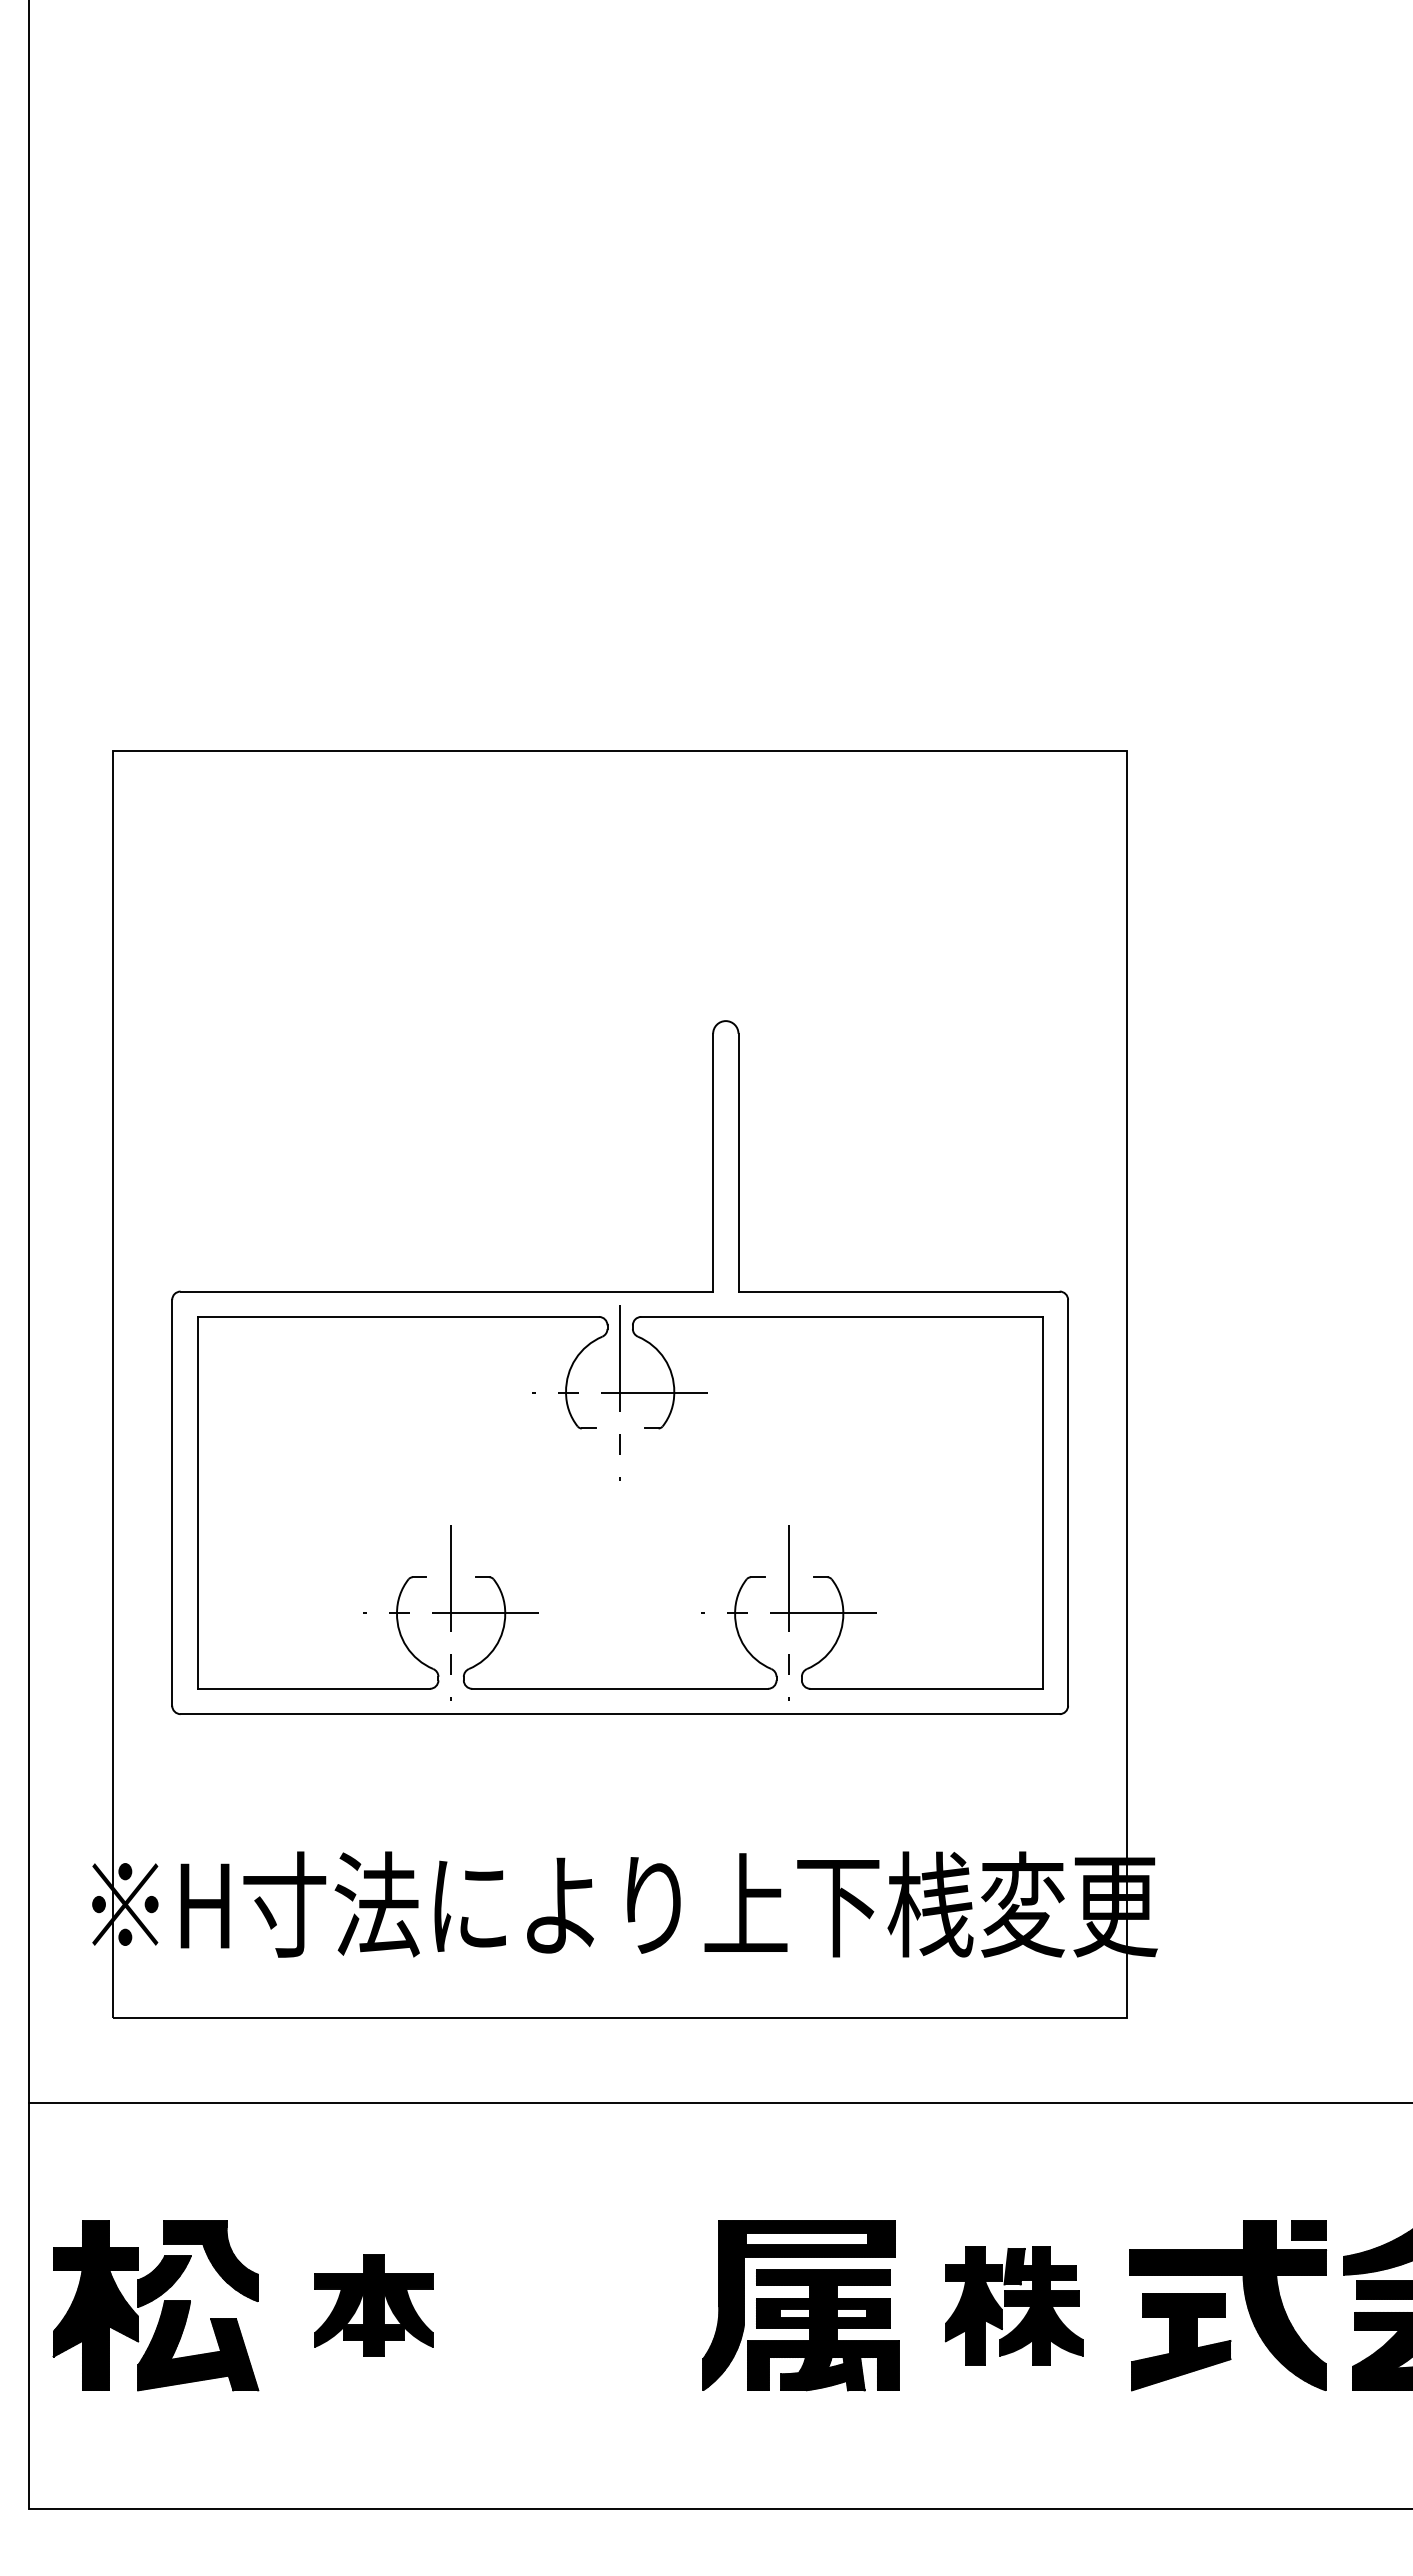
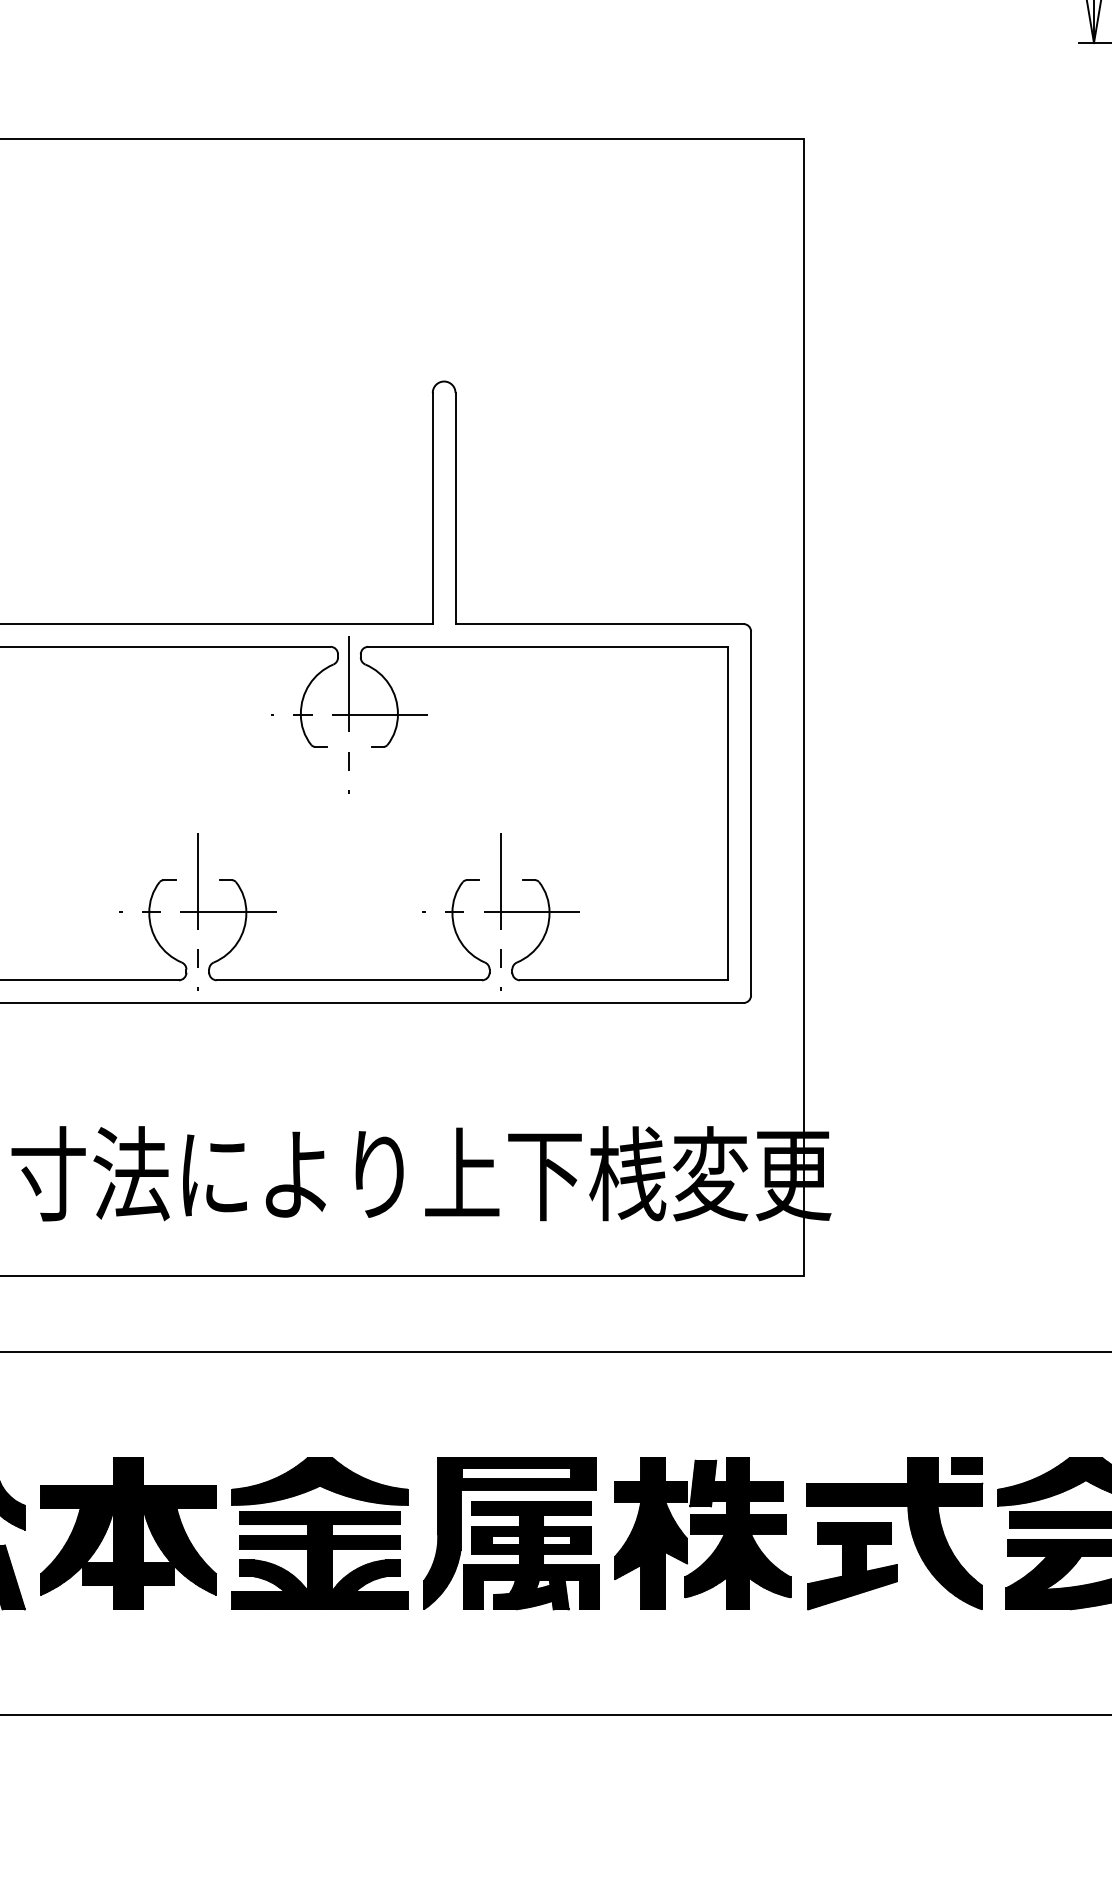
part: (373, 2305) -> (128, 1533), size x1.67
part: (587, 2305) -> (320, 1533), added
part: (1013, 2305) -> (702, 1533), size x1.43

